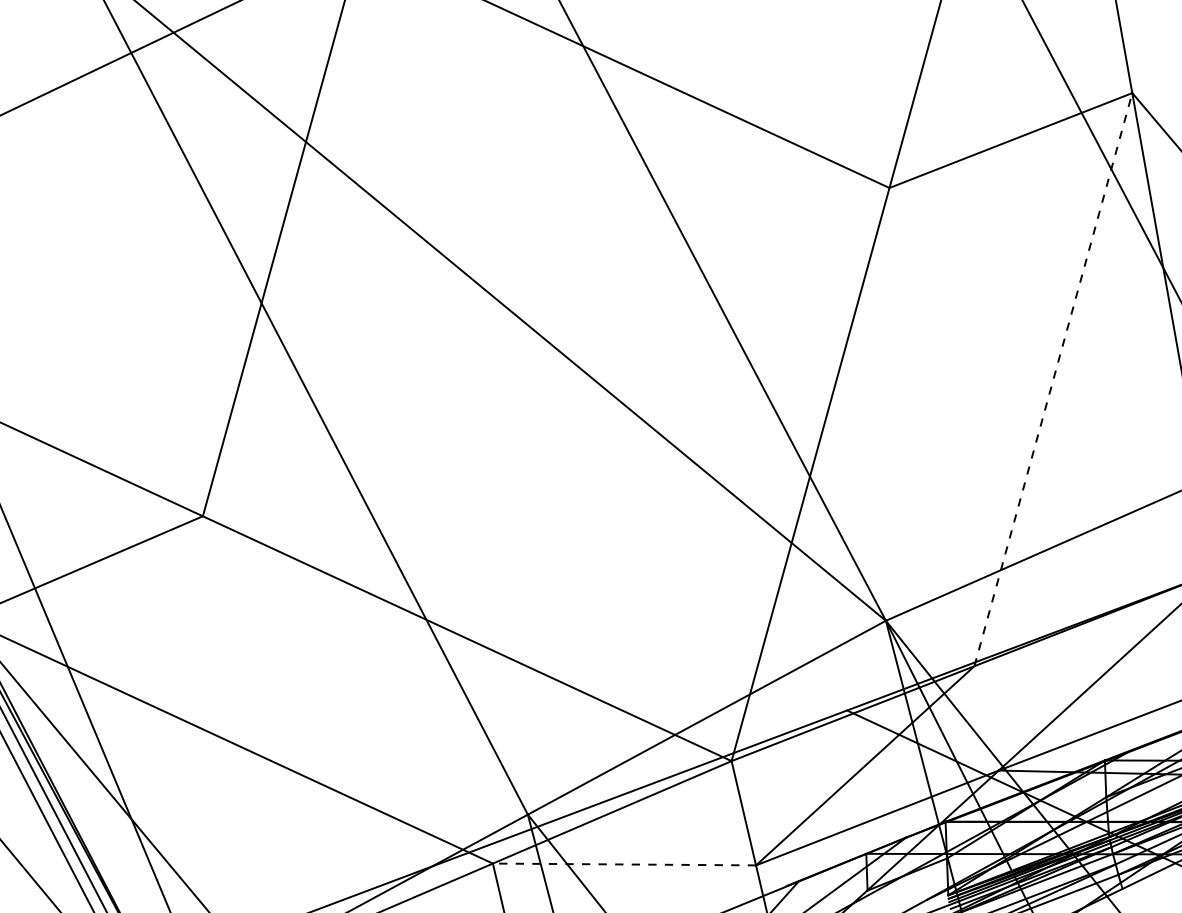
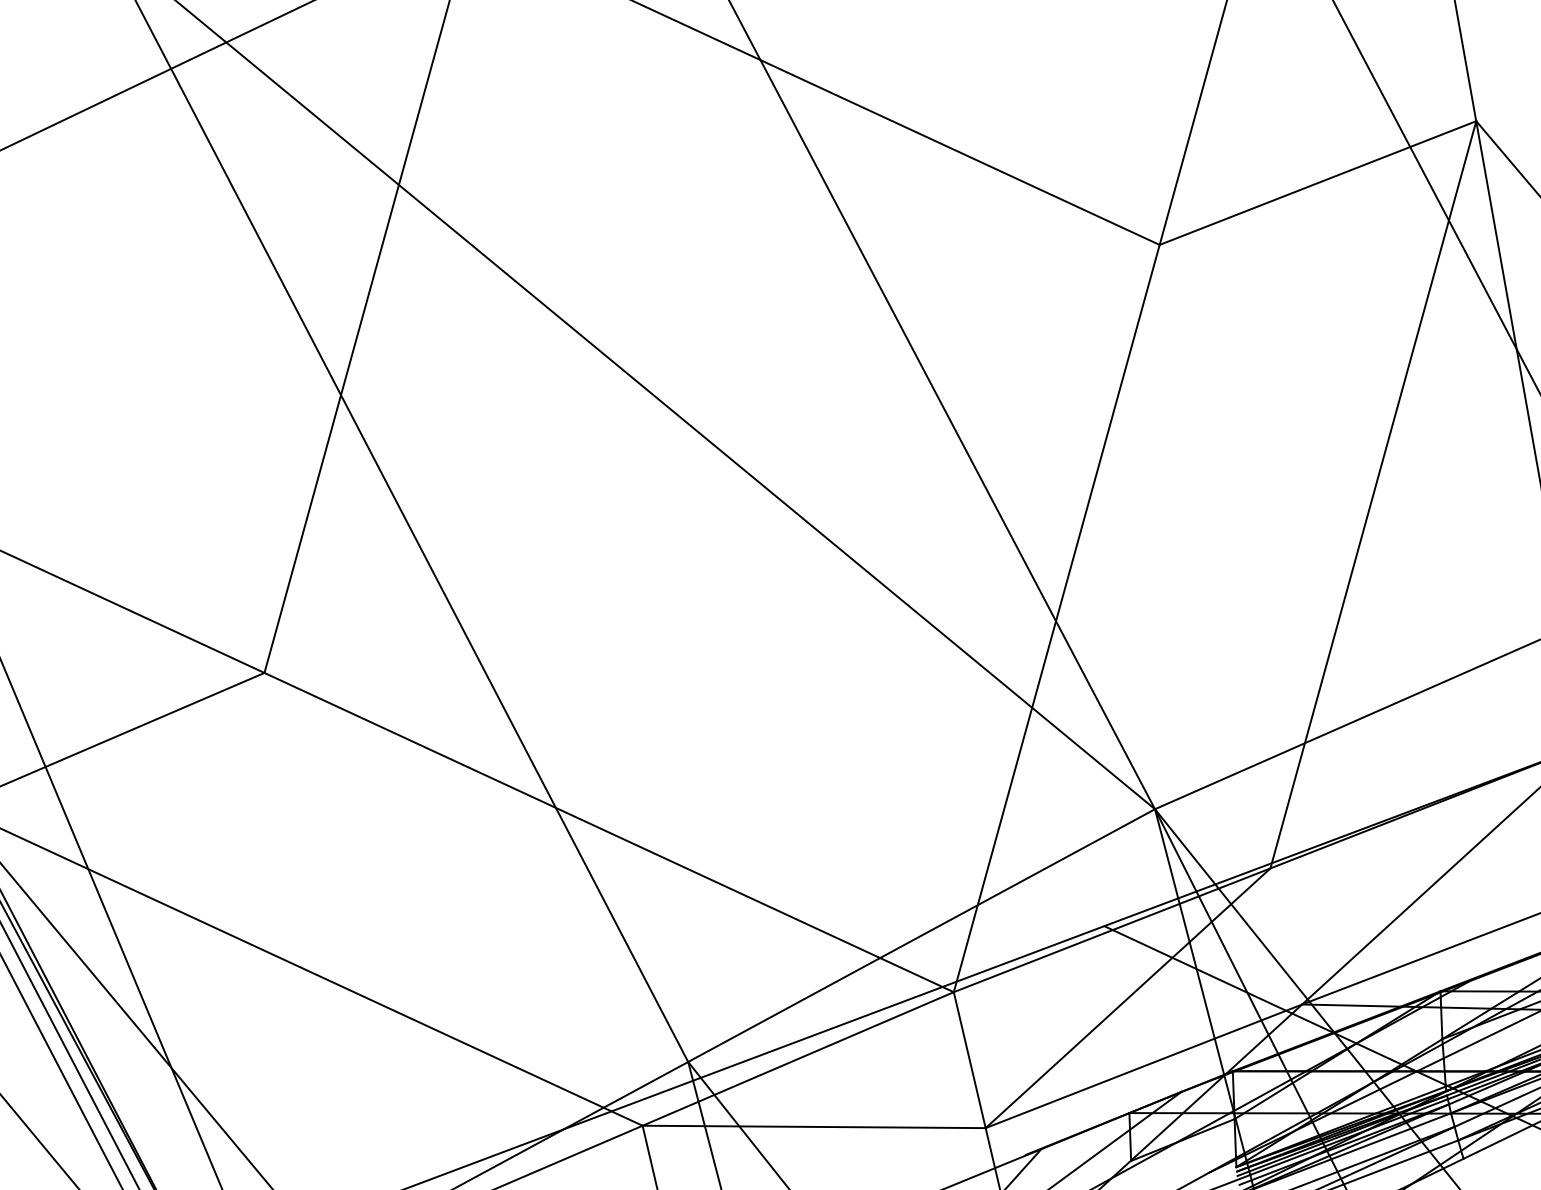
line: (1053, 379) -> (1373, 494), dashed -> solid
line: (624, 864) -> (814, 1126), dashed -> solid

